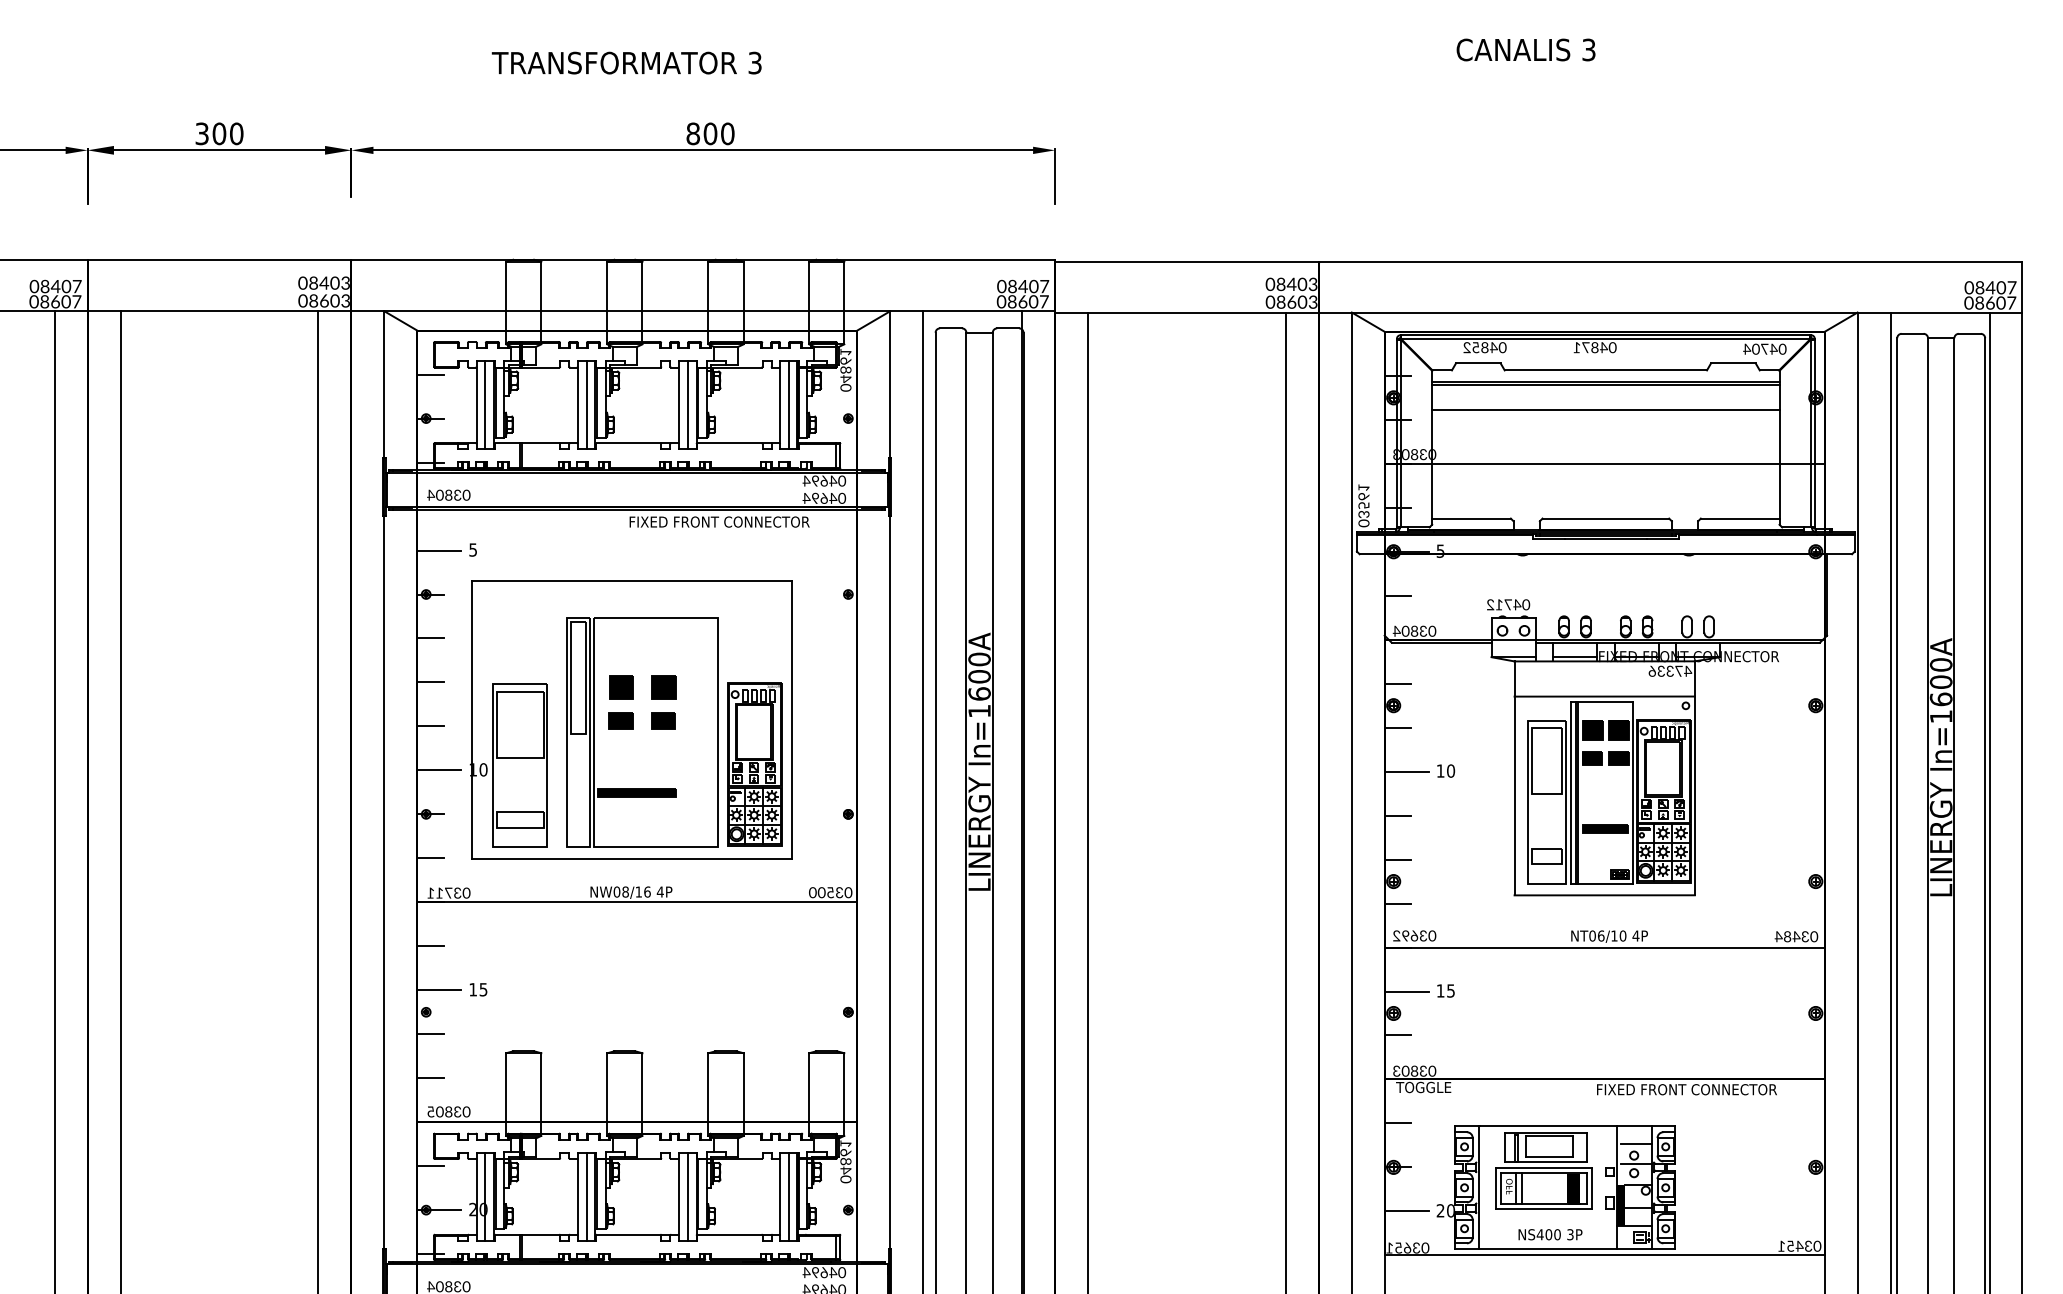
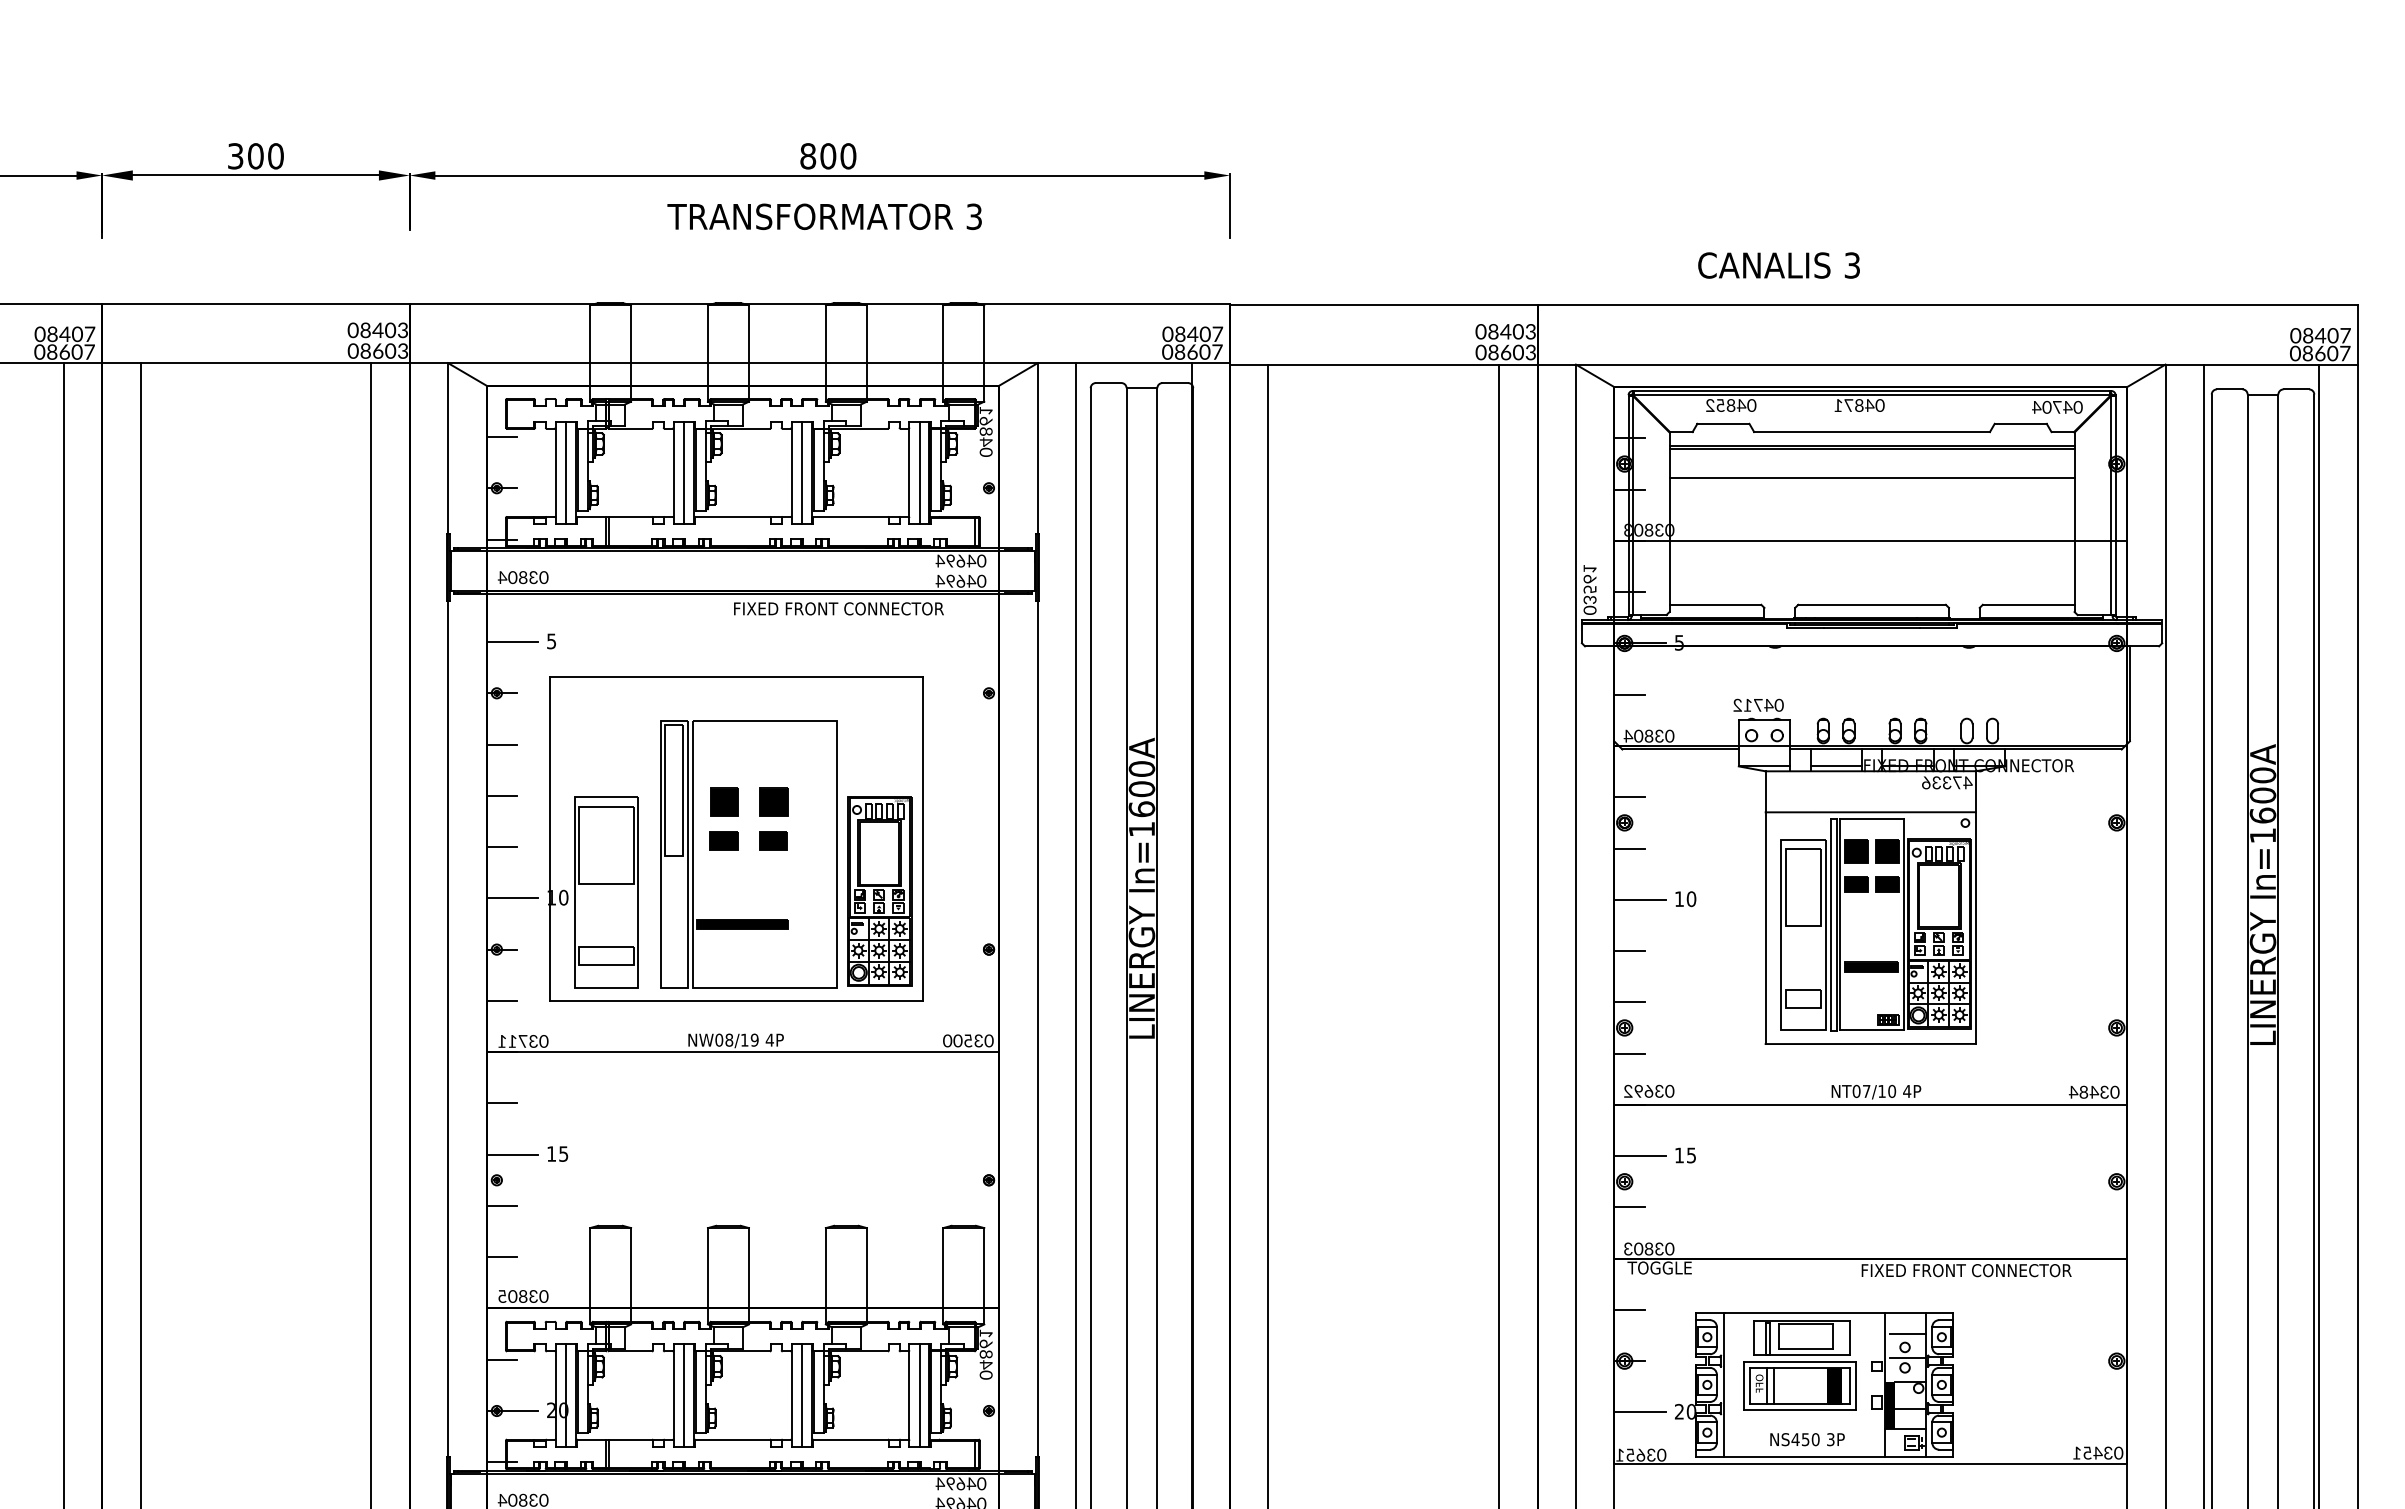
text: (1525, 49) -> (1778, 265), moved
text: (626, 62) -> (824, 216), moved
text: (647, 891) -> (754, 1039), NW08/16 -> NW08/19
text: (1601, 935) -> (1866, 1090), NT06/10 -> NT07/10
text: (1548, 1234) -> (1805, 1439), NS400 -> NS450

